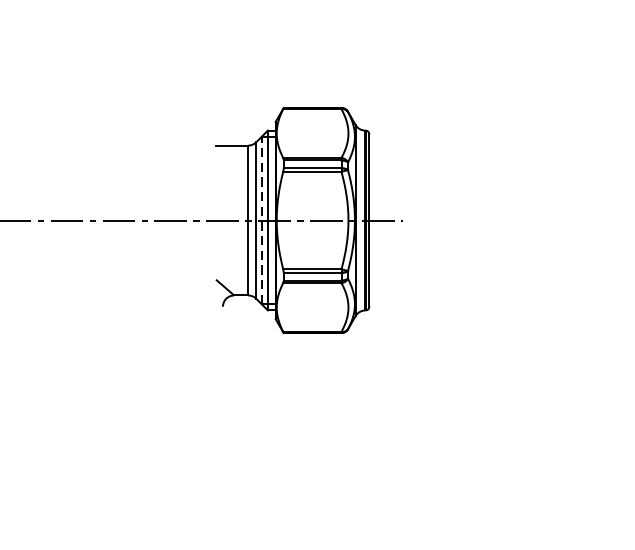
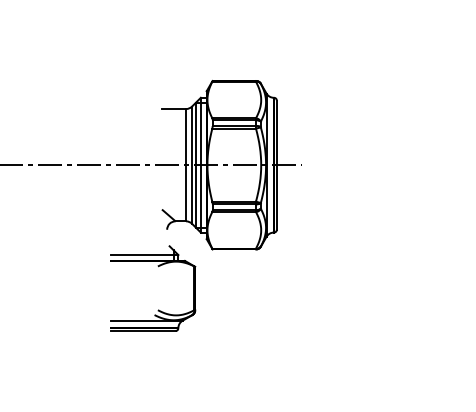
line: (262, 220) -> (196, 165), dashed -> solid
part: (211, 357) -> (158, 267), added

